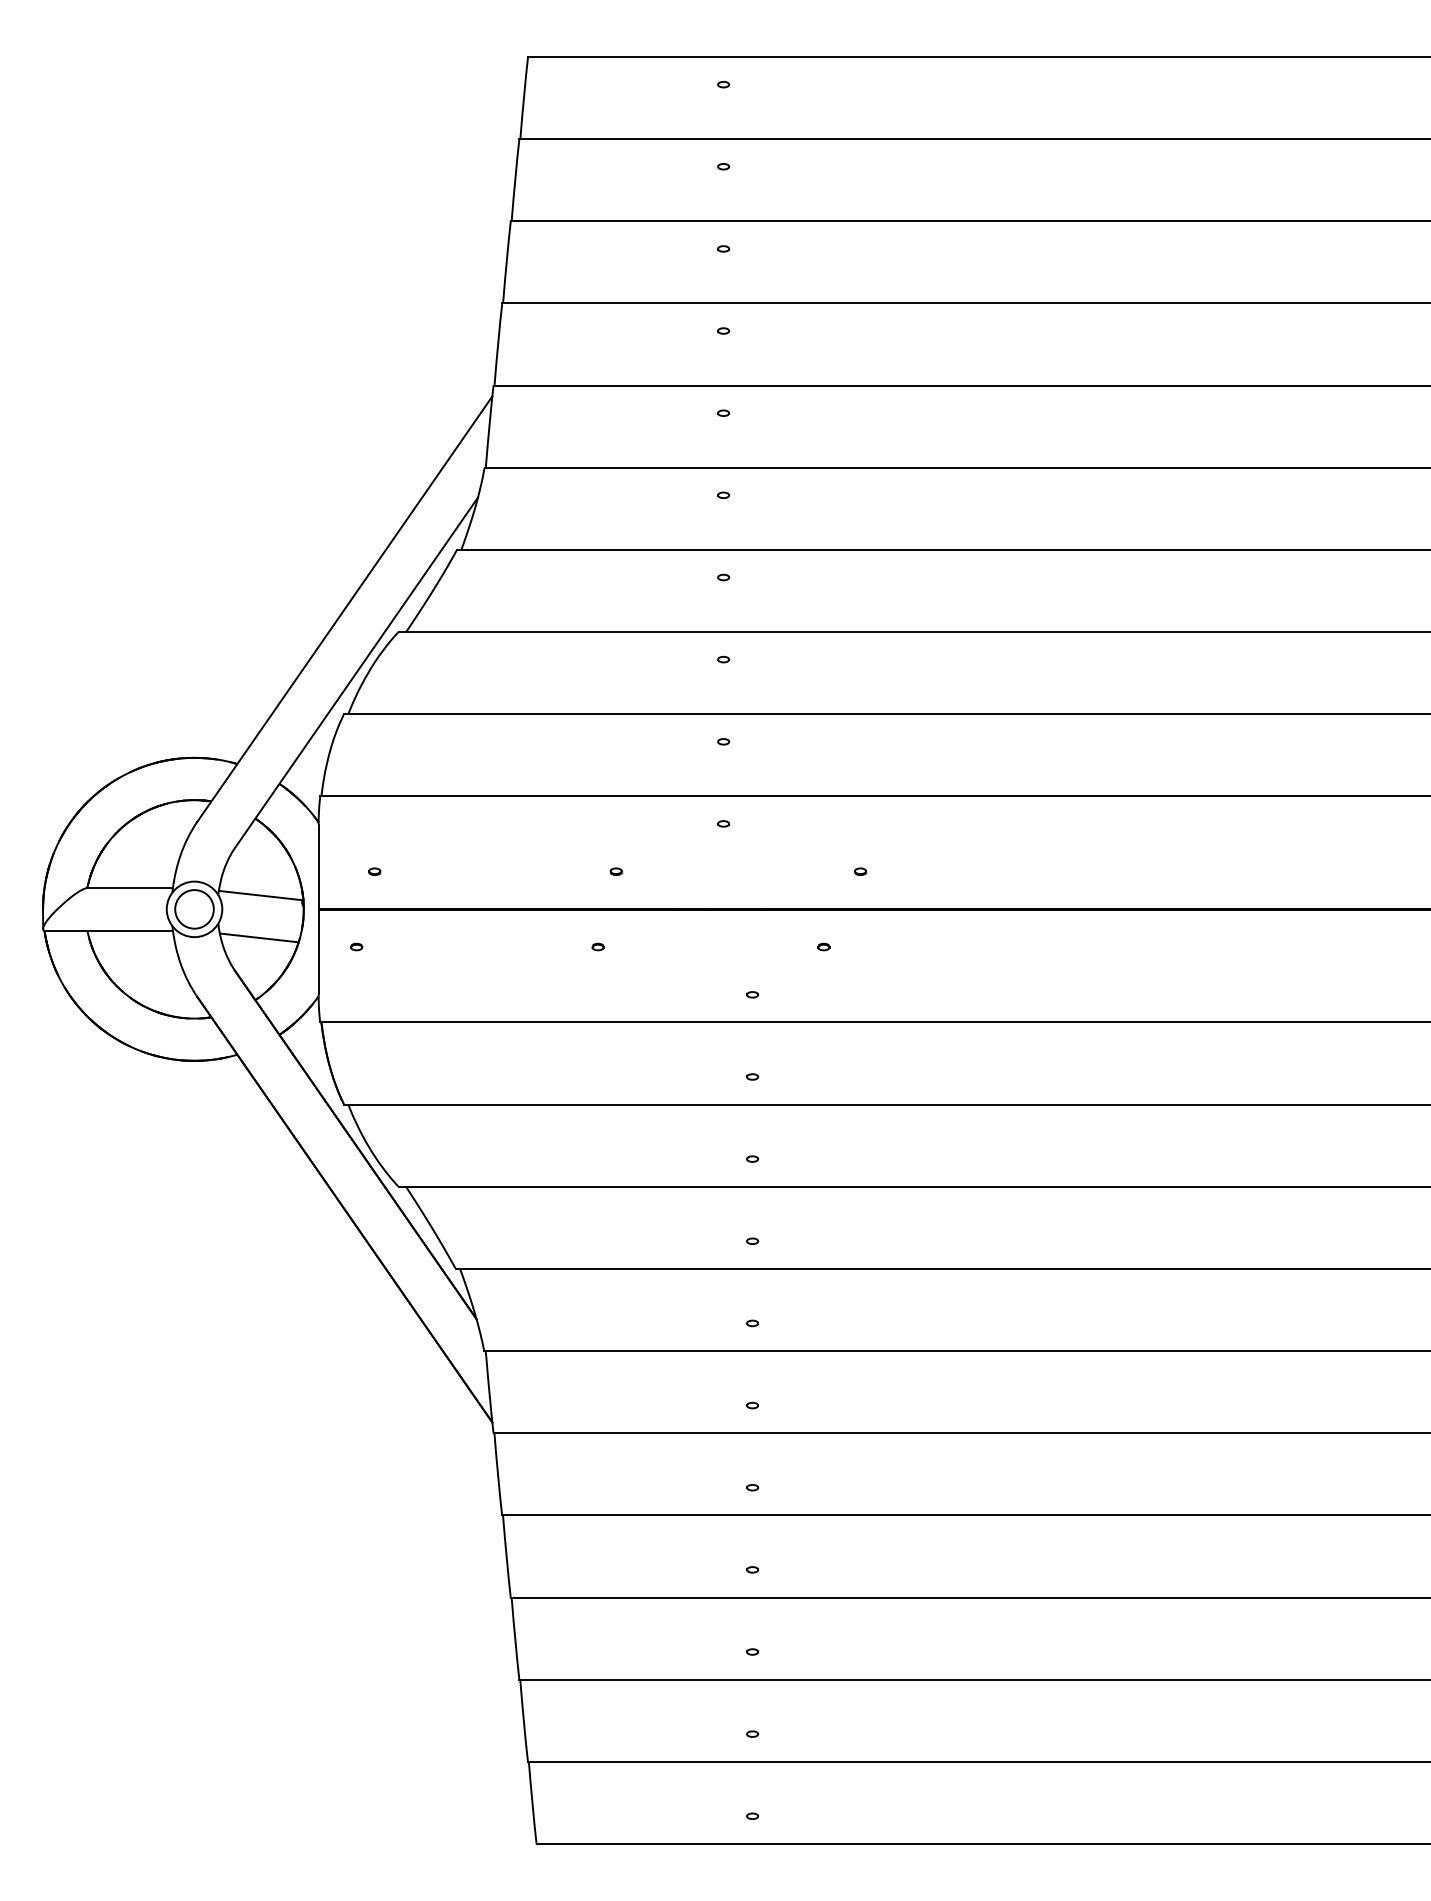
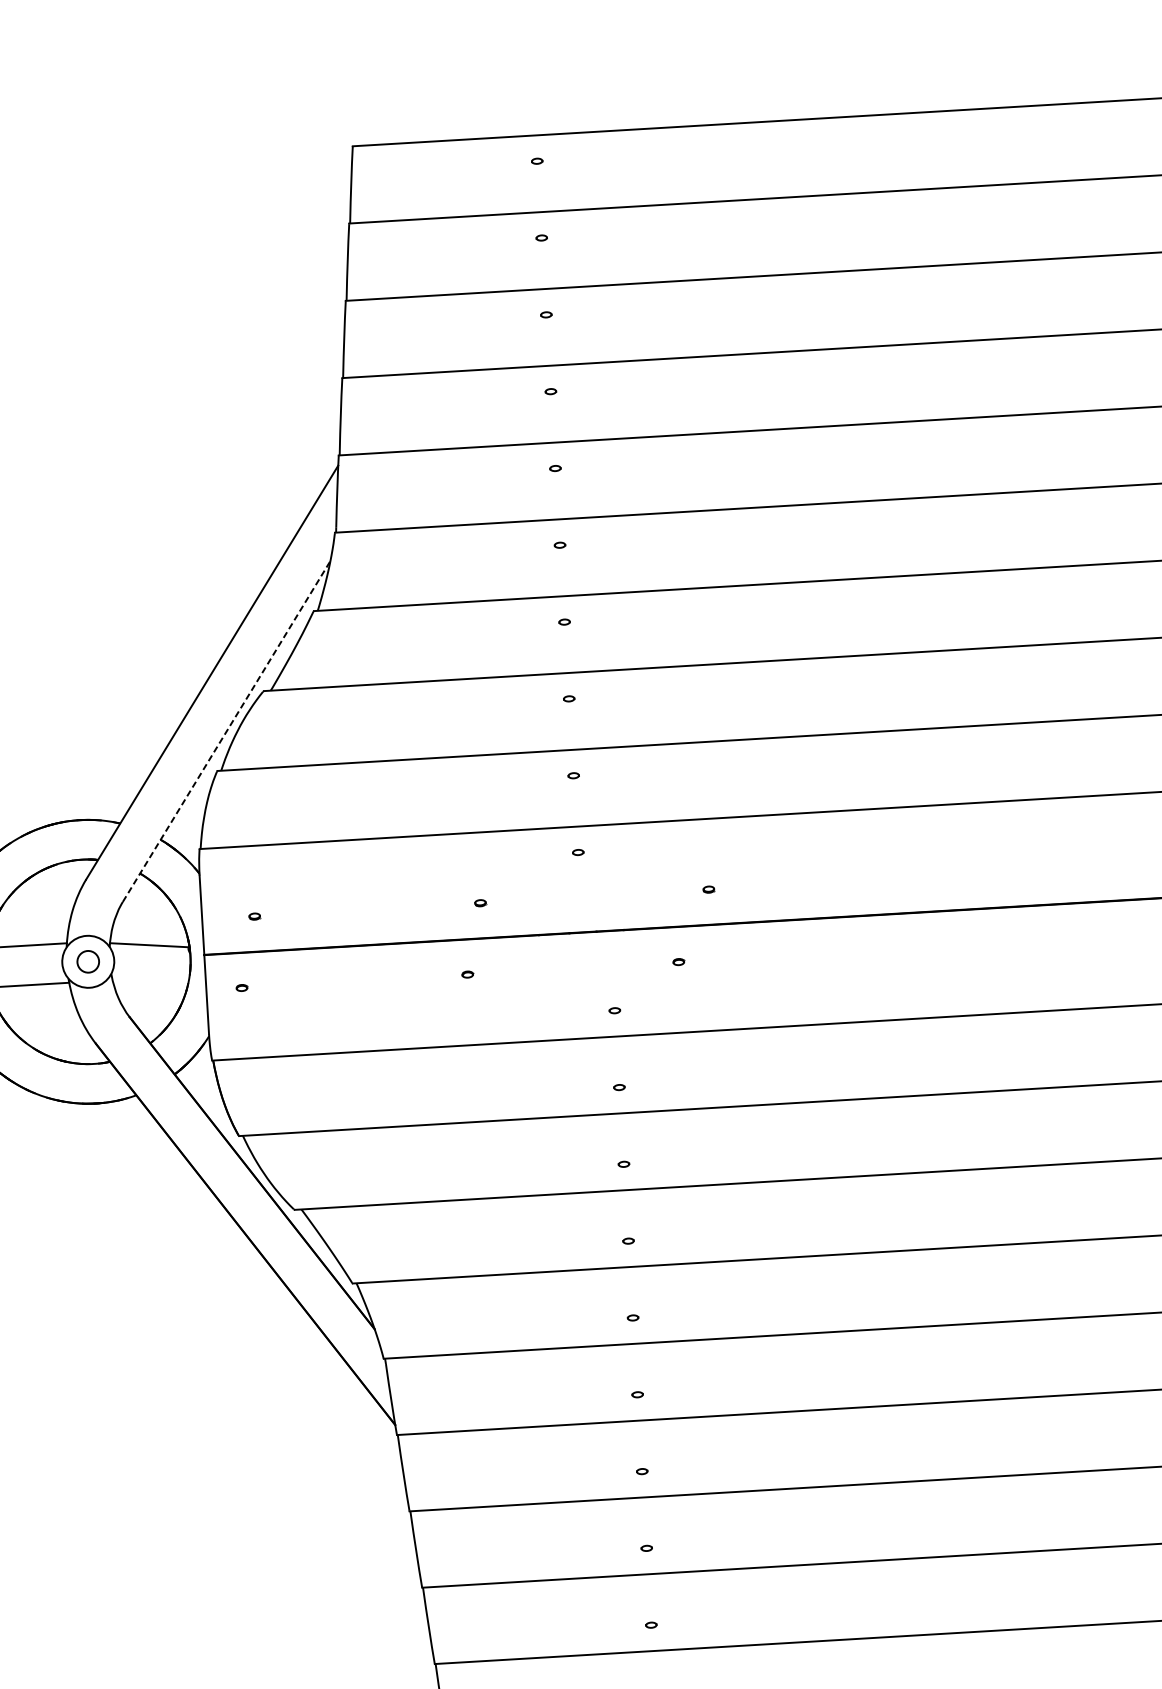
line: (356, 672) -> (226, 731), solid -> dashed
circle: (194, 909) -> (88, 961), size x0.6
line: (258, 937) -> (149, 984), removed

